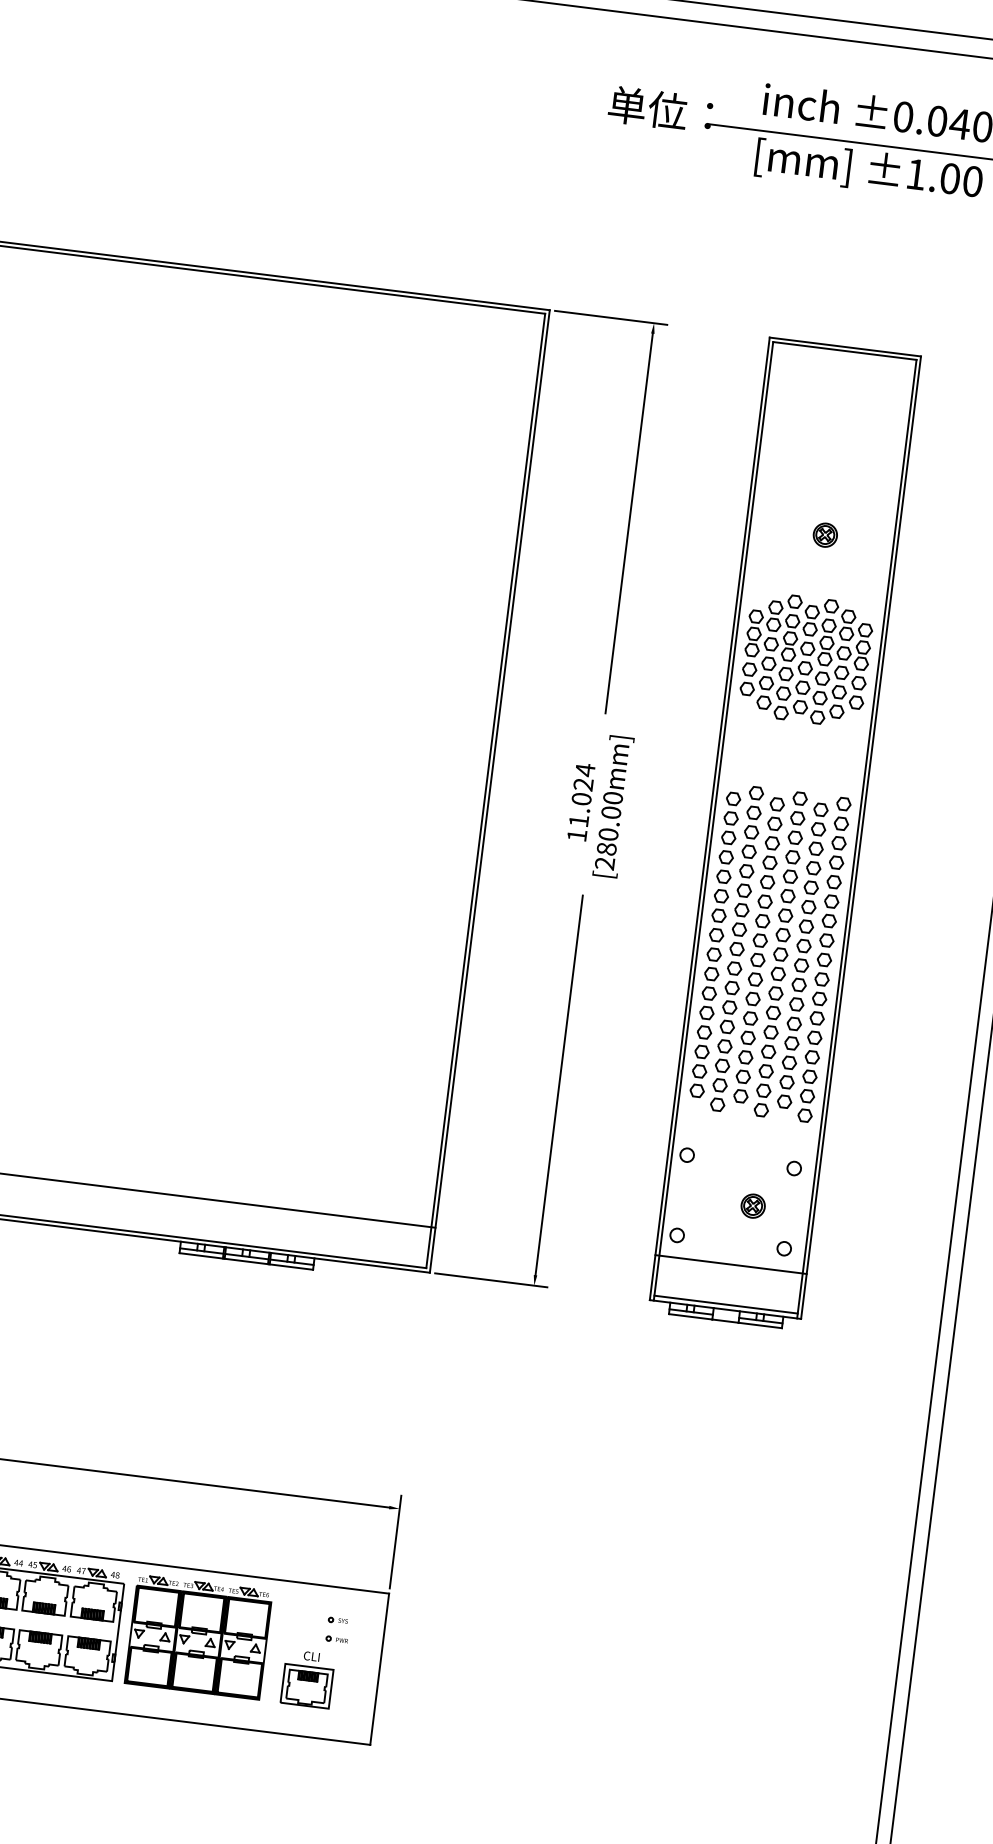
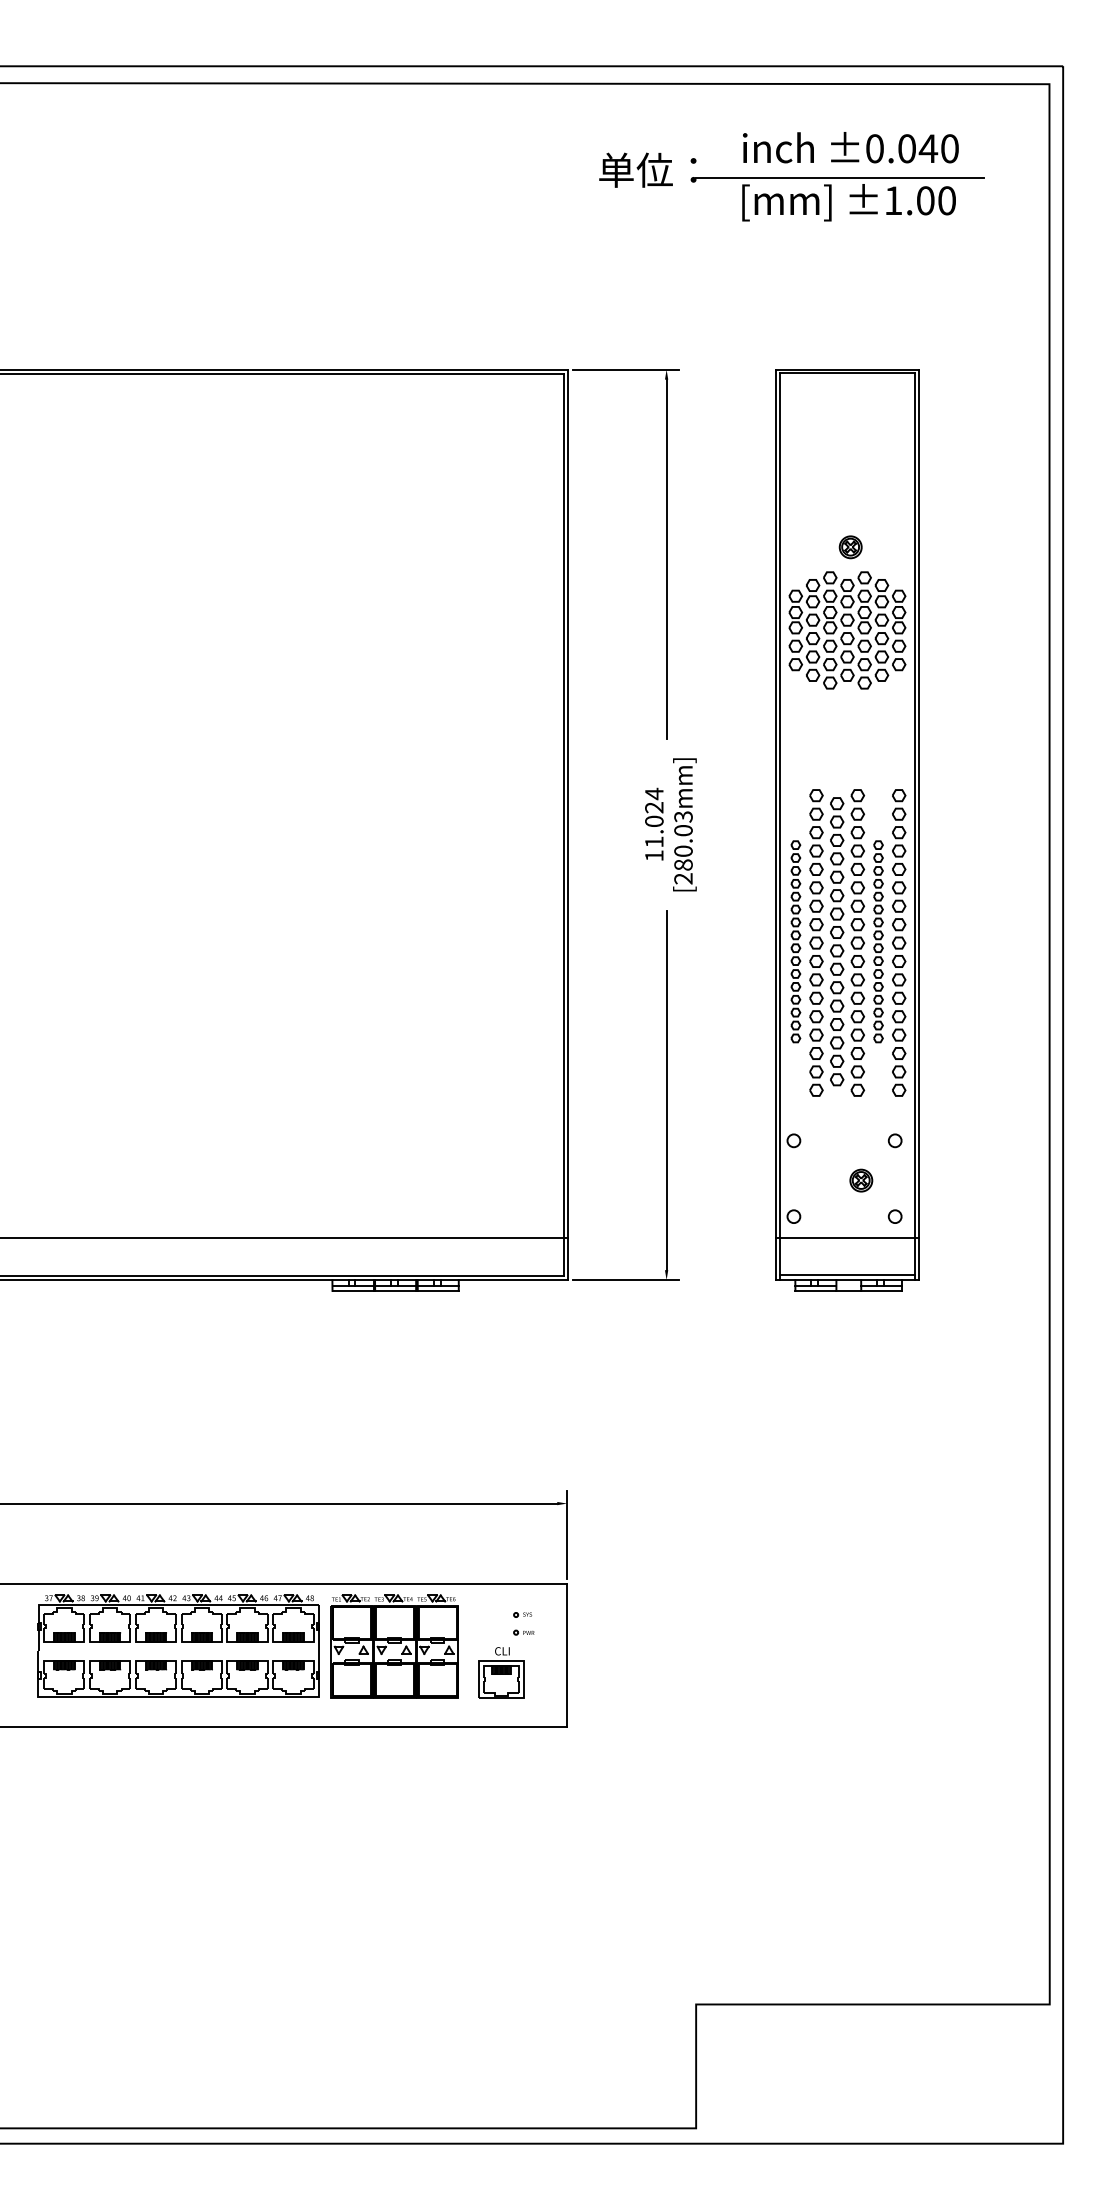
part: (806, 659) -> (847, 630), moved
text: (613, 797) -> (683, 816), [280.00mm] -> [280.03mm]
part: (715, 944) -> (795, 941), size x0.7
part: (802, 955) -> (878, 941), size x0.7

